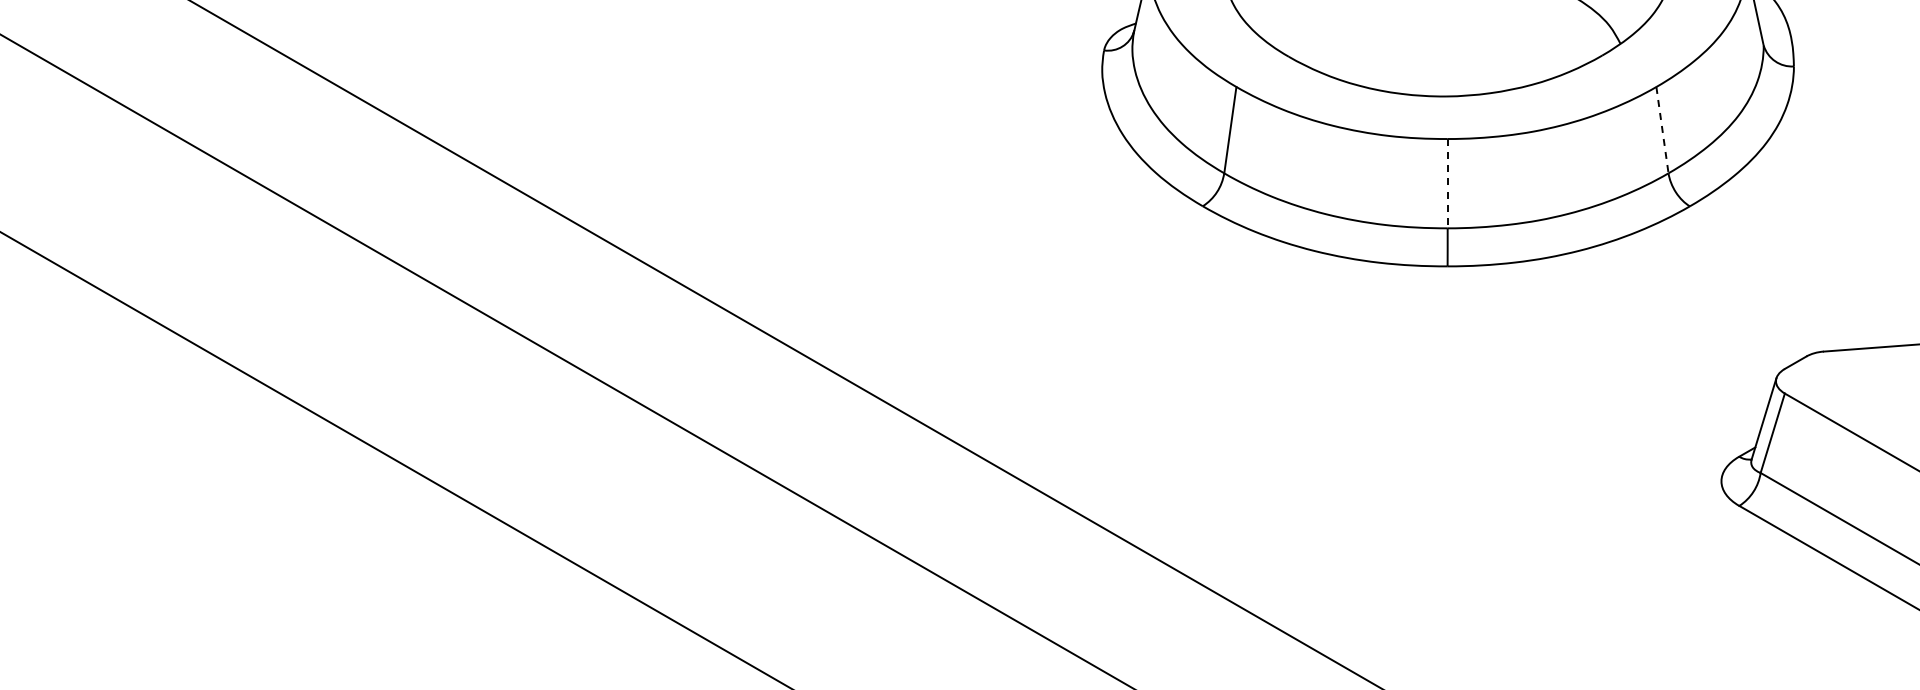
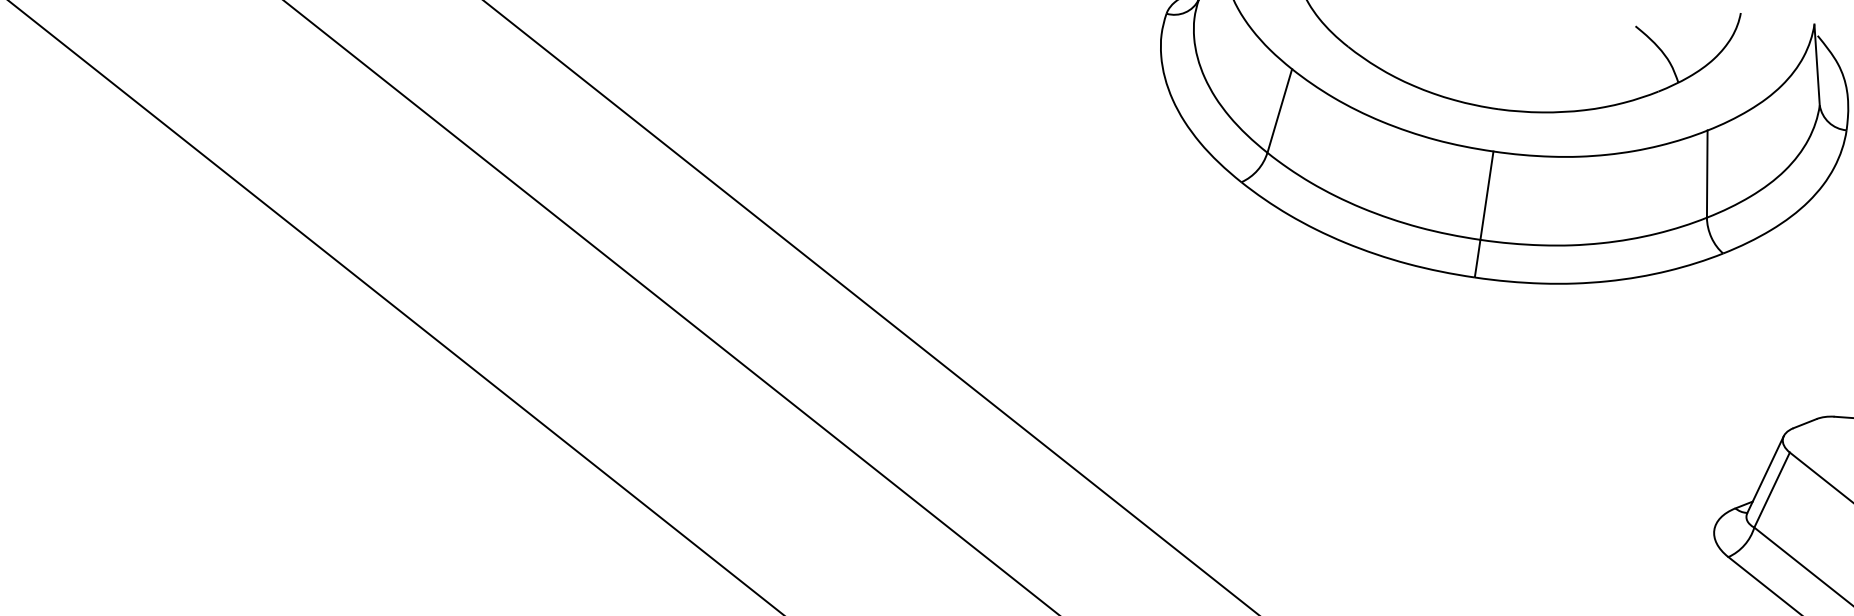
line: (1662, 130) -> (1707, 174), dashed -> solid
line: (1447, 183) -> (1486, 195), dashed -> solid

